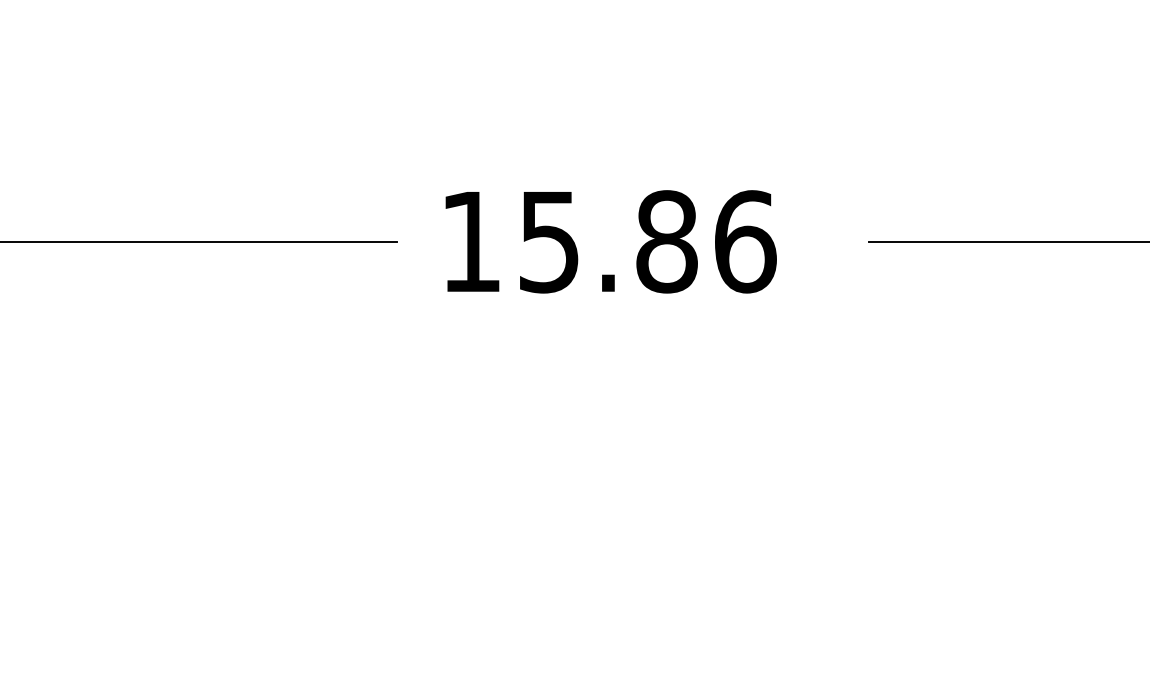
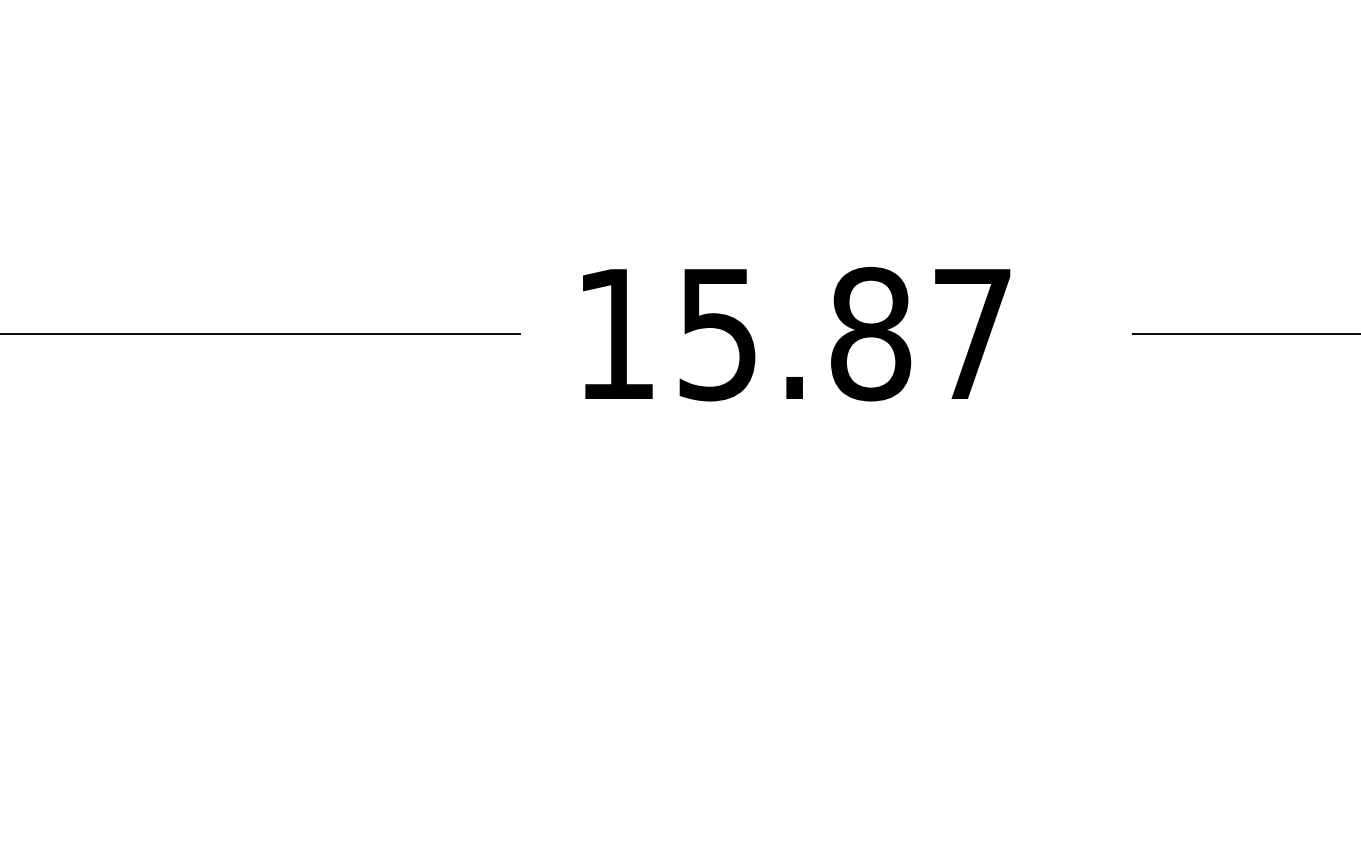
text: (745, 241) -> (972, 333), 15.86 -> 15.87

